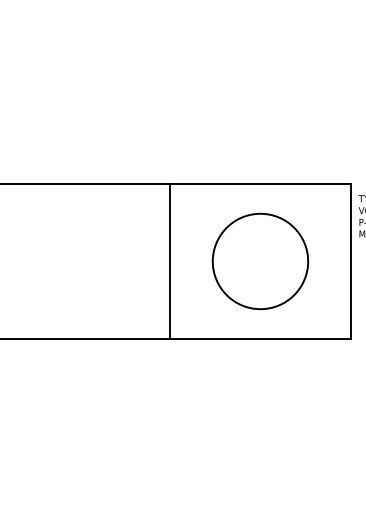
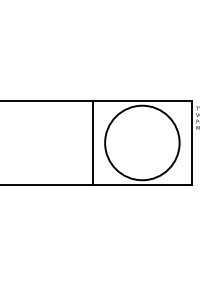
circle: (260, 260) -> (142, 142), size x1.43

